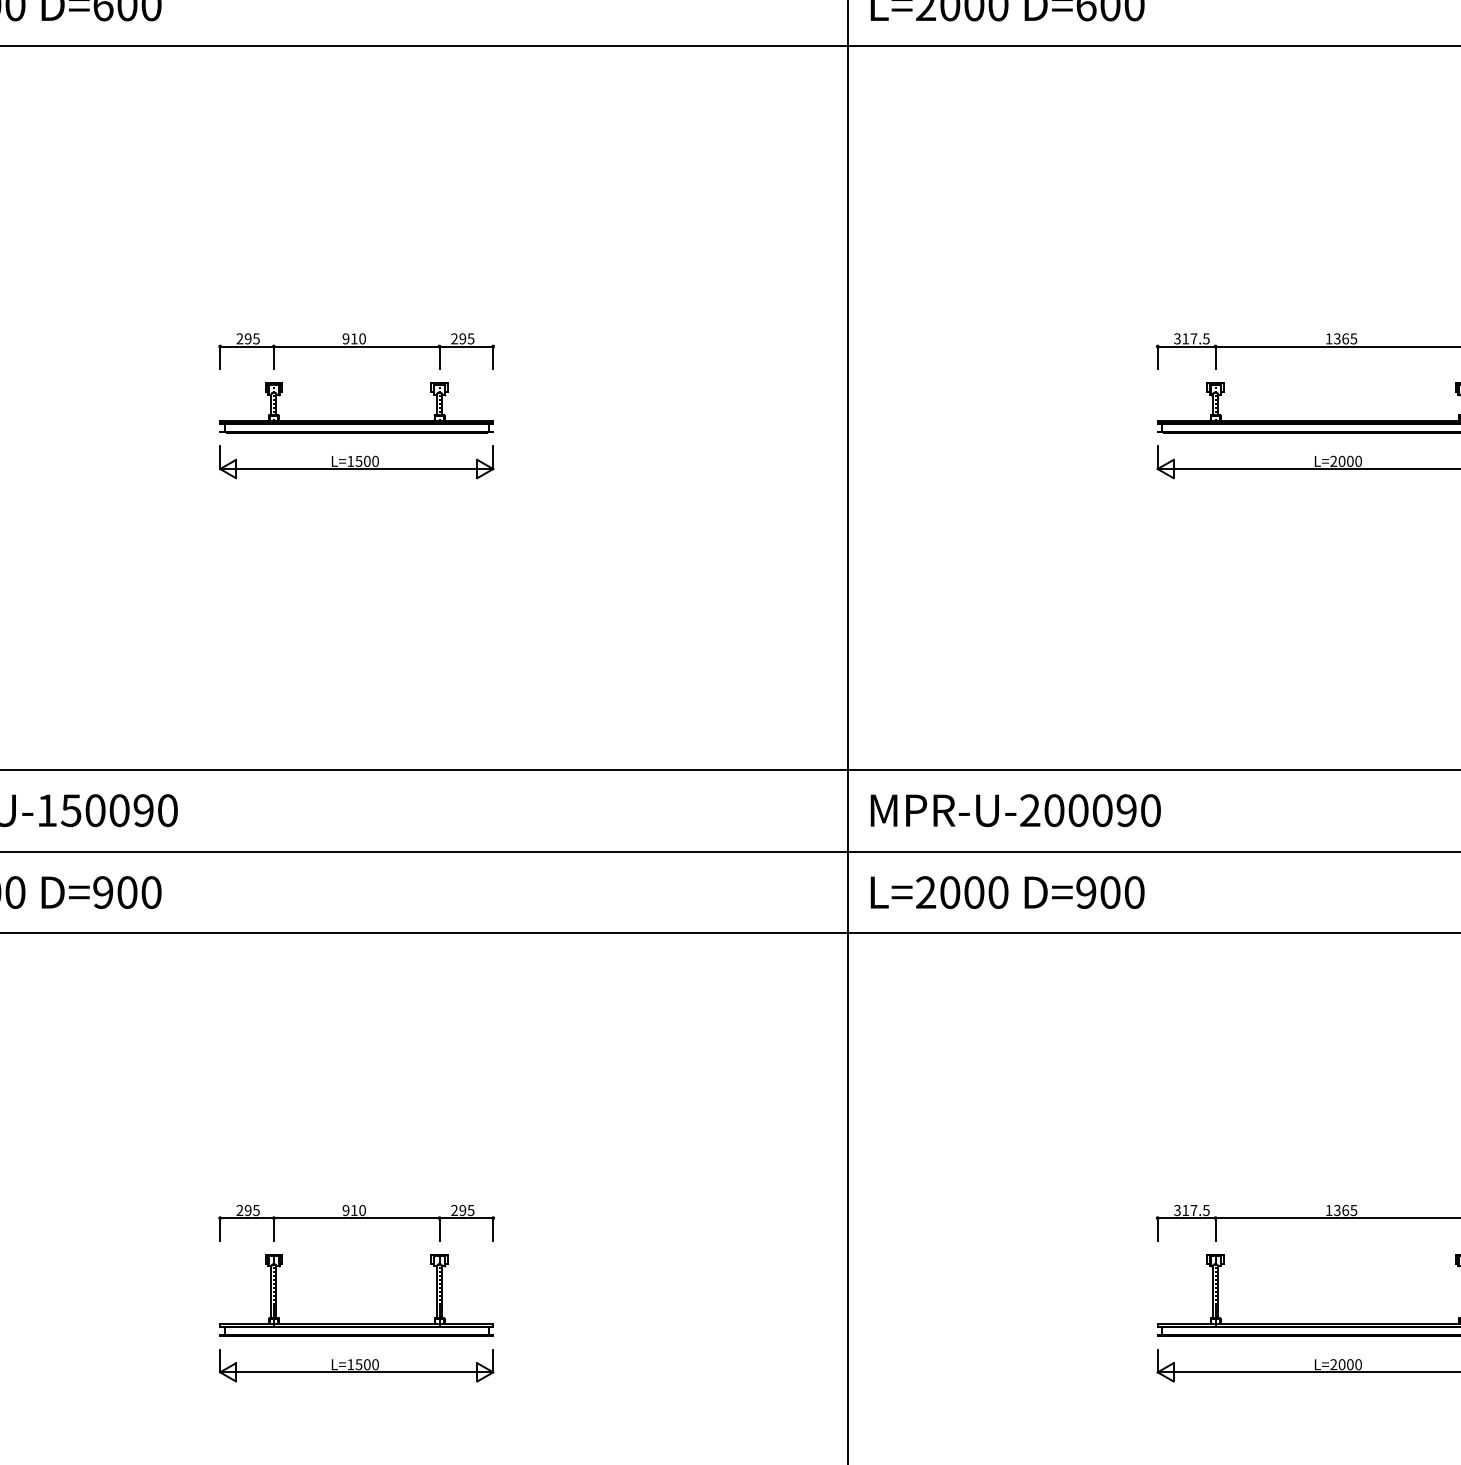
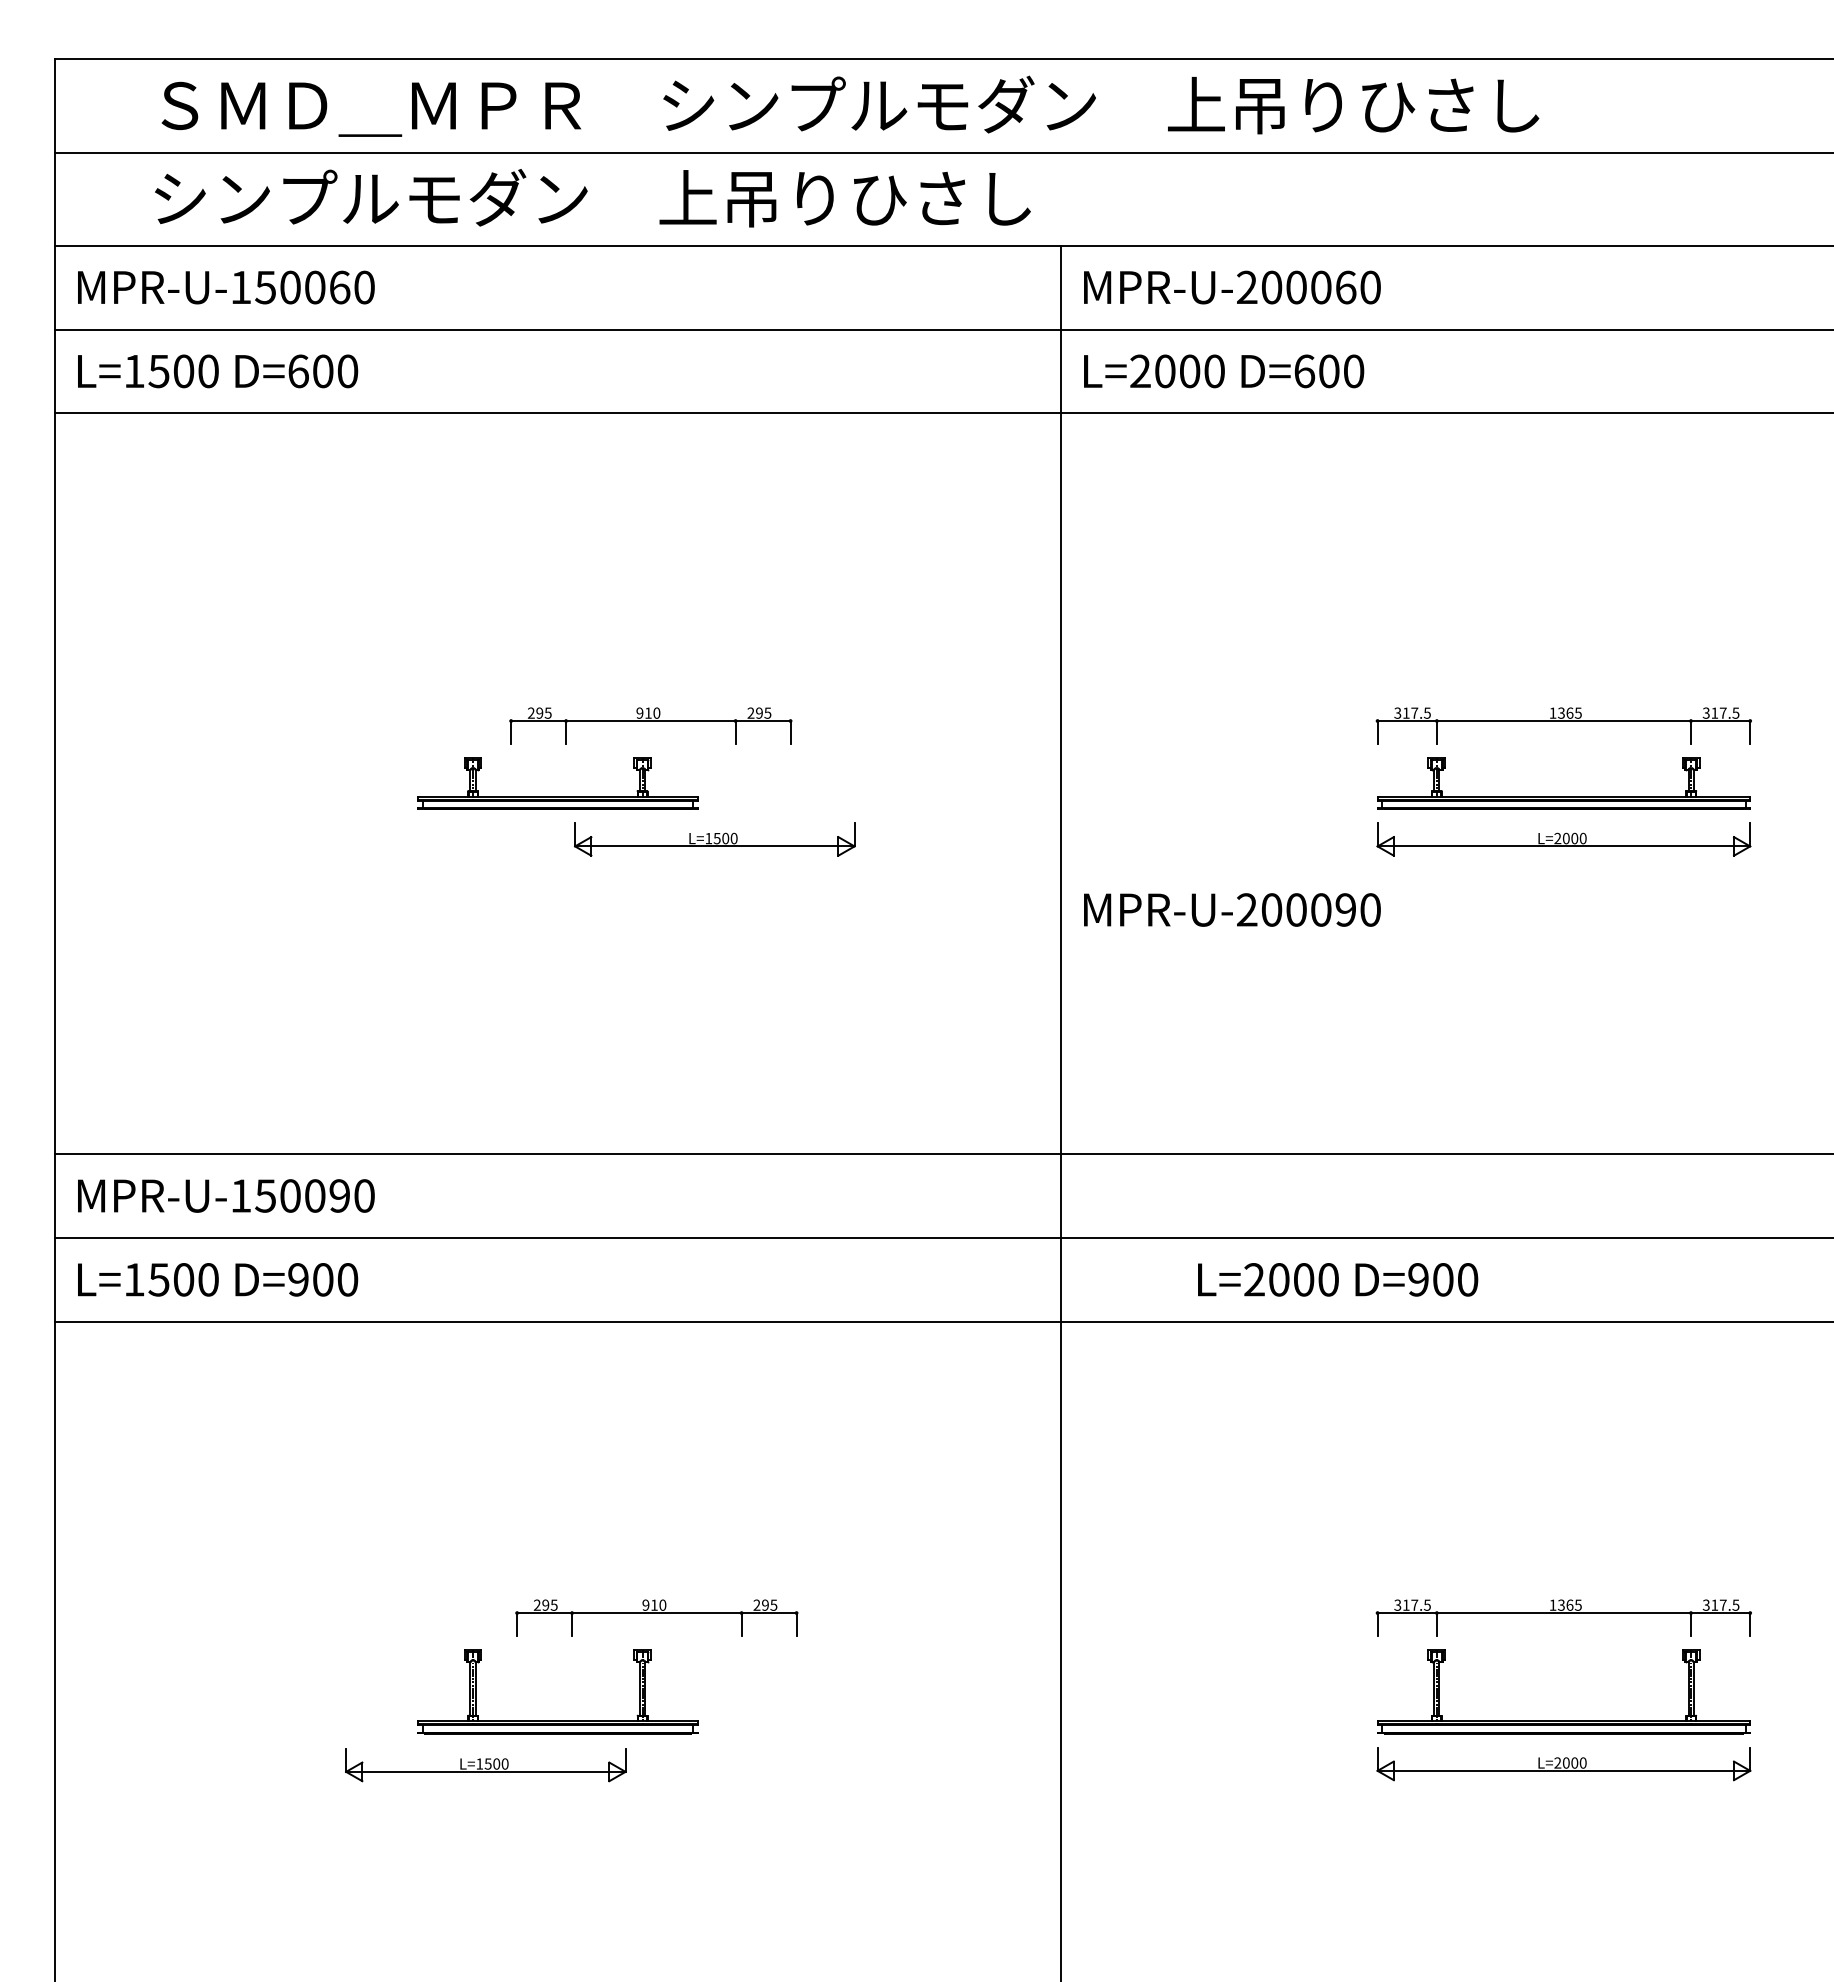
part: (356, 350) -> (650, 725), moved
part: (356, 462) -> (714, 839), moved
text: (1015, 810) -> (1232, 909), moved
text: (1008, 892) -> (1338, 1279), moved
part: (356, 1222) -> (656, 1617), moved
part: (356, 1366) -> (485, 1765), moved

